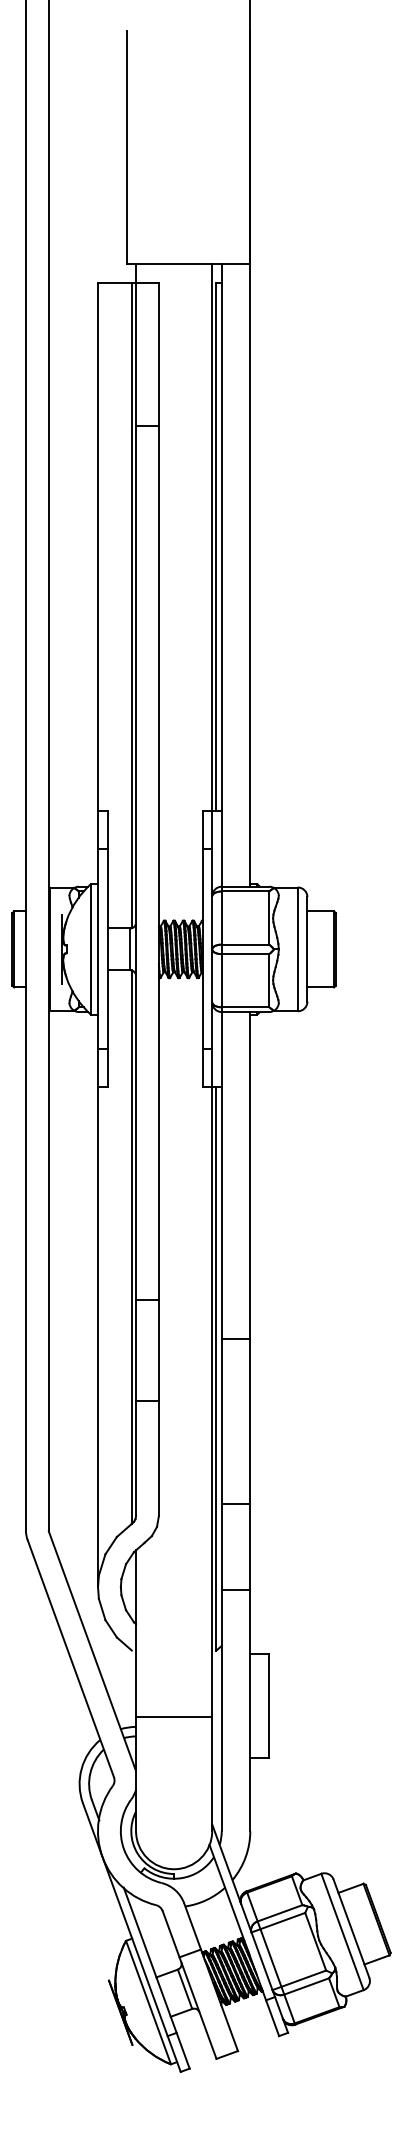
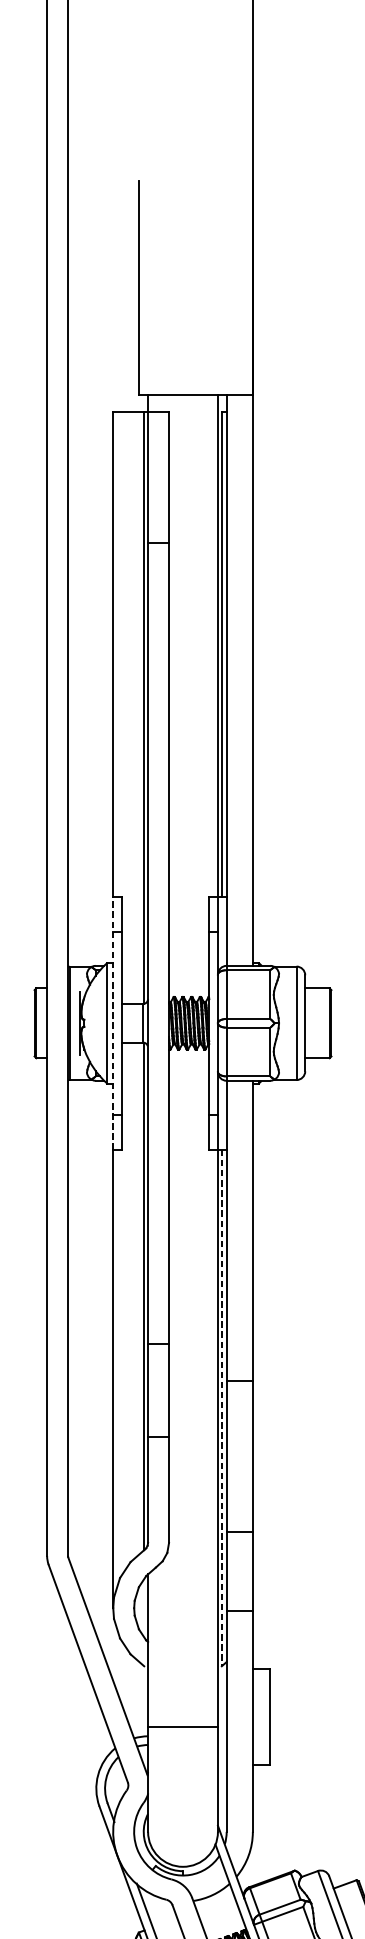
line: (97, 948) -> (112, 1022), solid -> dashed
line: (216, 1368) -> (221, 1407), solid -> dashed

